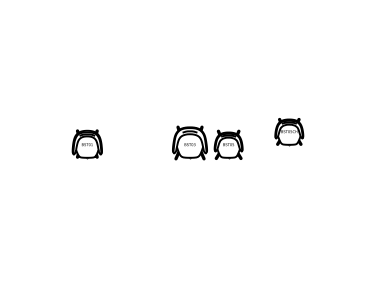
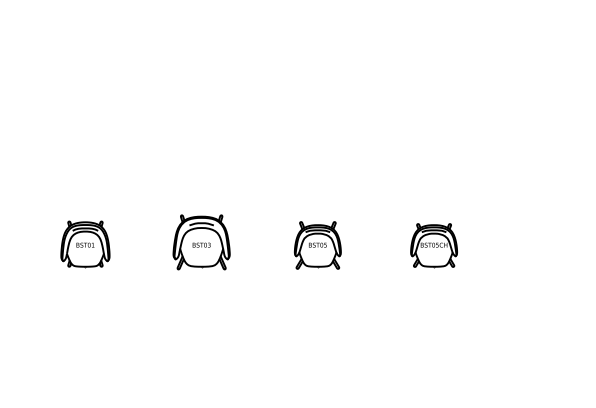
part: (289, 132) -> (434, 246), moved
part: (189, 142) -> (200, 241), moved

